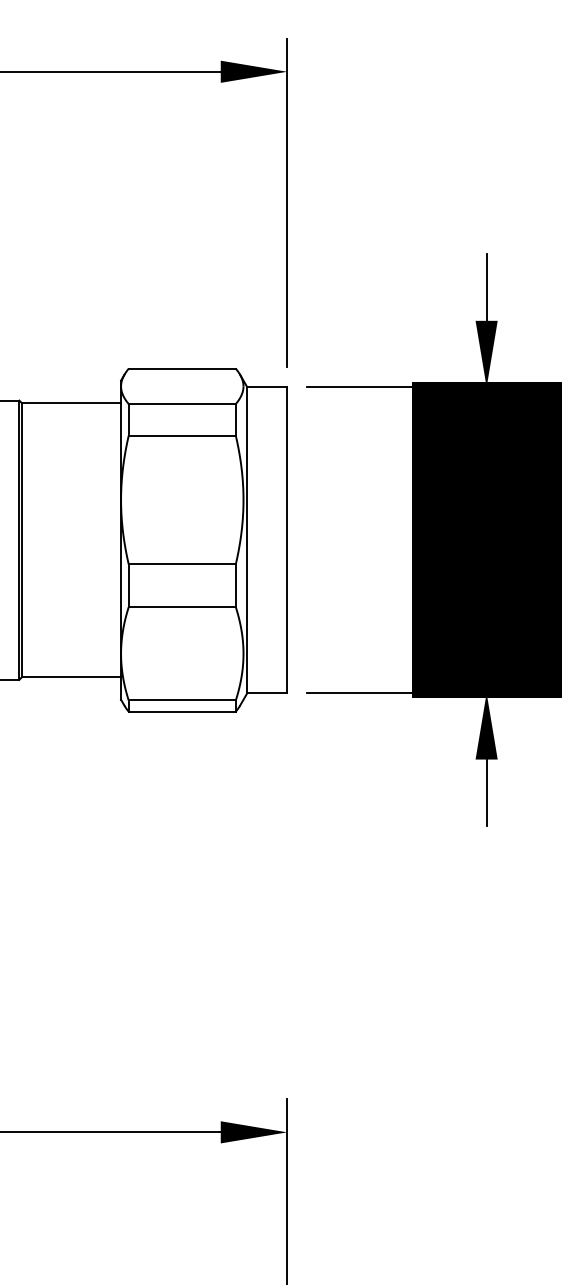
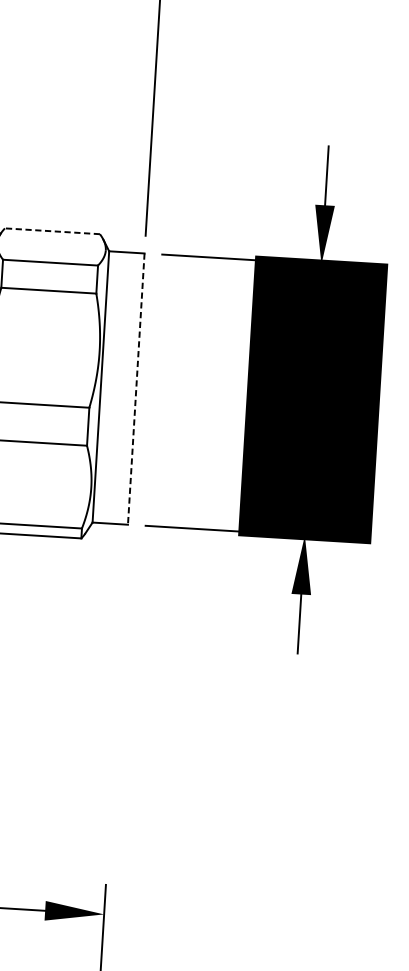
line: (182, 368) -> (52, 231), solid -> dashed
line: (287, 540) -> (136, 389), solid -> dashed

